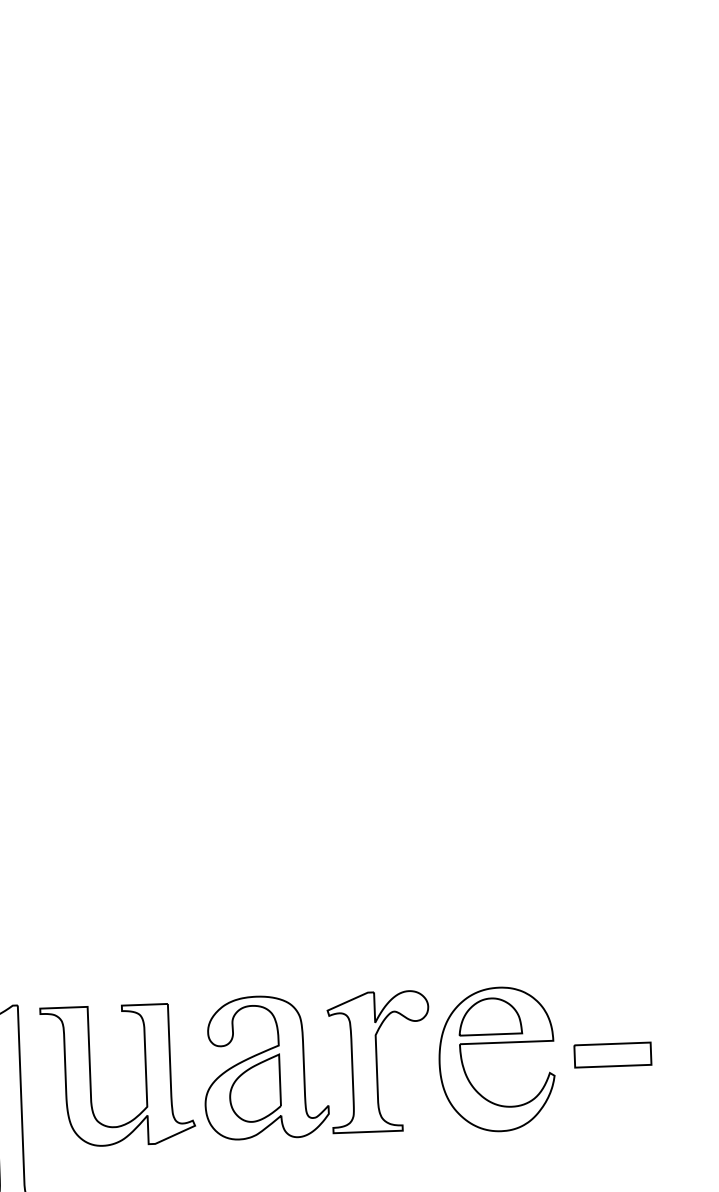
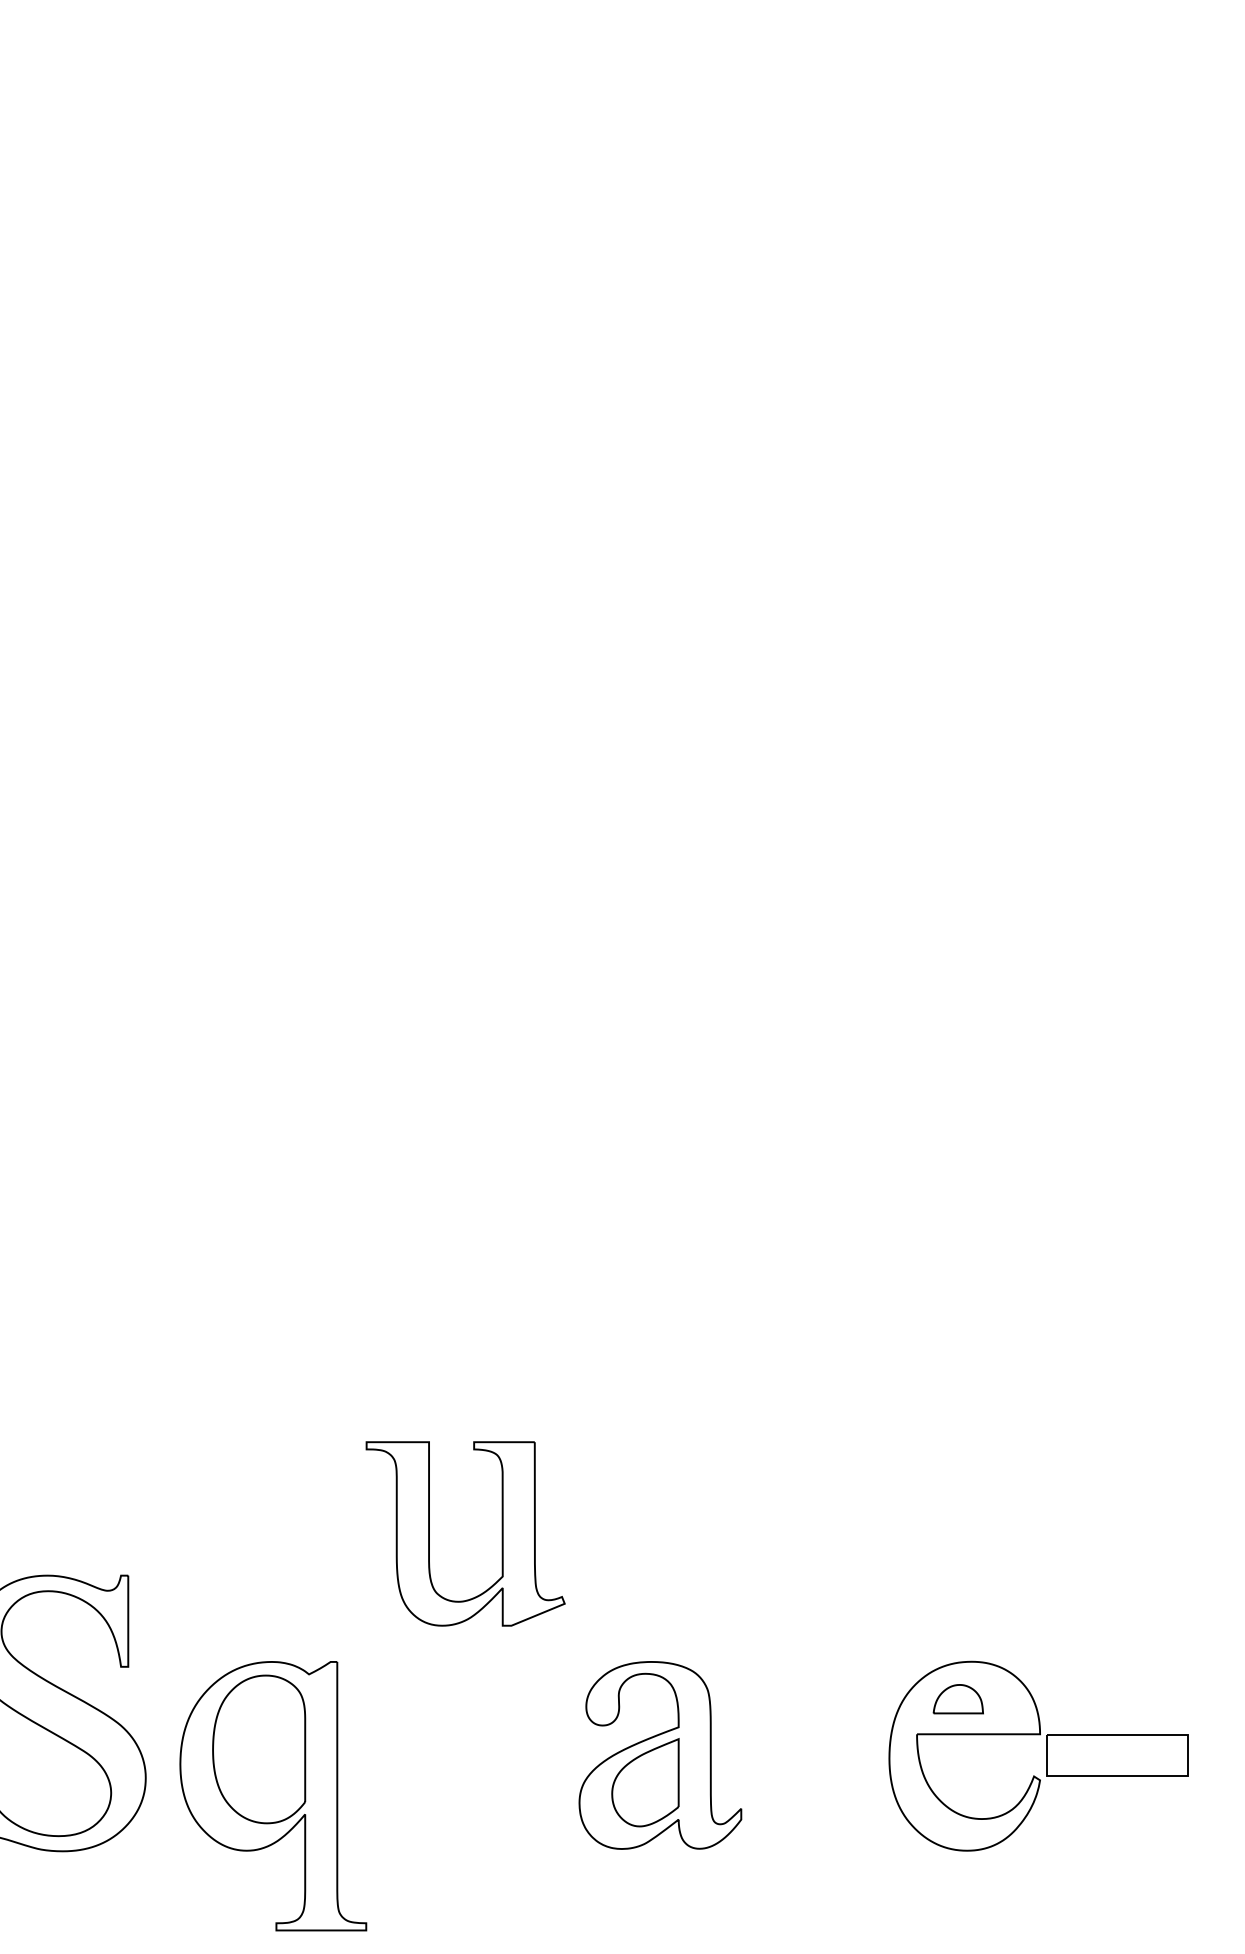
part: (490, 1015) -> (958, 1698), size x0.6
part: (612, 1054) -> (1117, 1755), size x1.4
part: (379, 1061) -> (810, 1753), removed
part: (90, 1076) -> (429, 1533), moved

